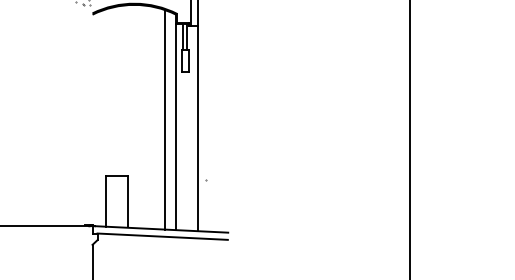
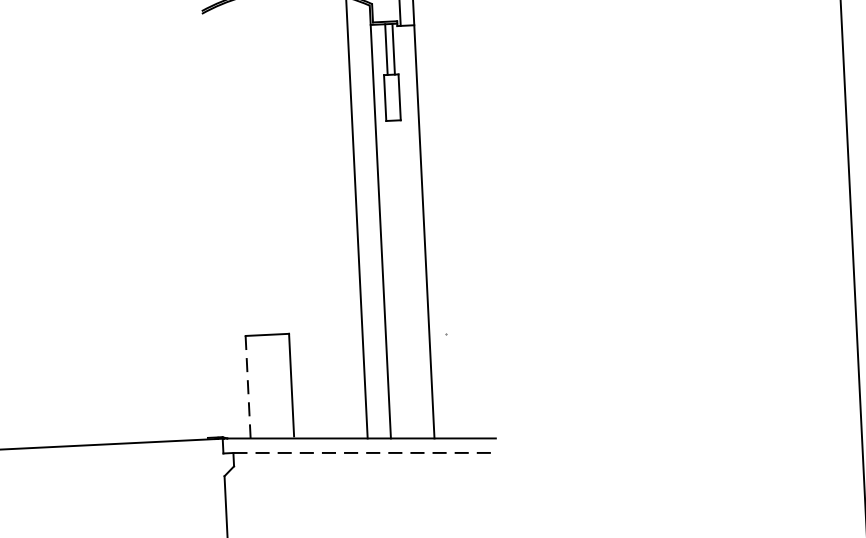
line: (106, 201) -> (248, 387), solid -> dashed
line: (163, 236) -> (366, 452), solid -> dashed

